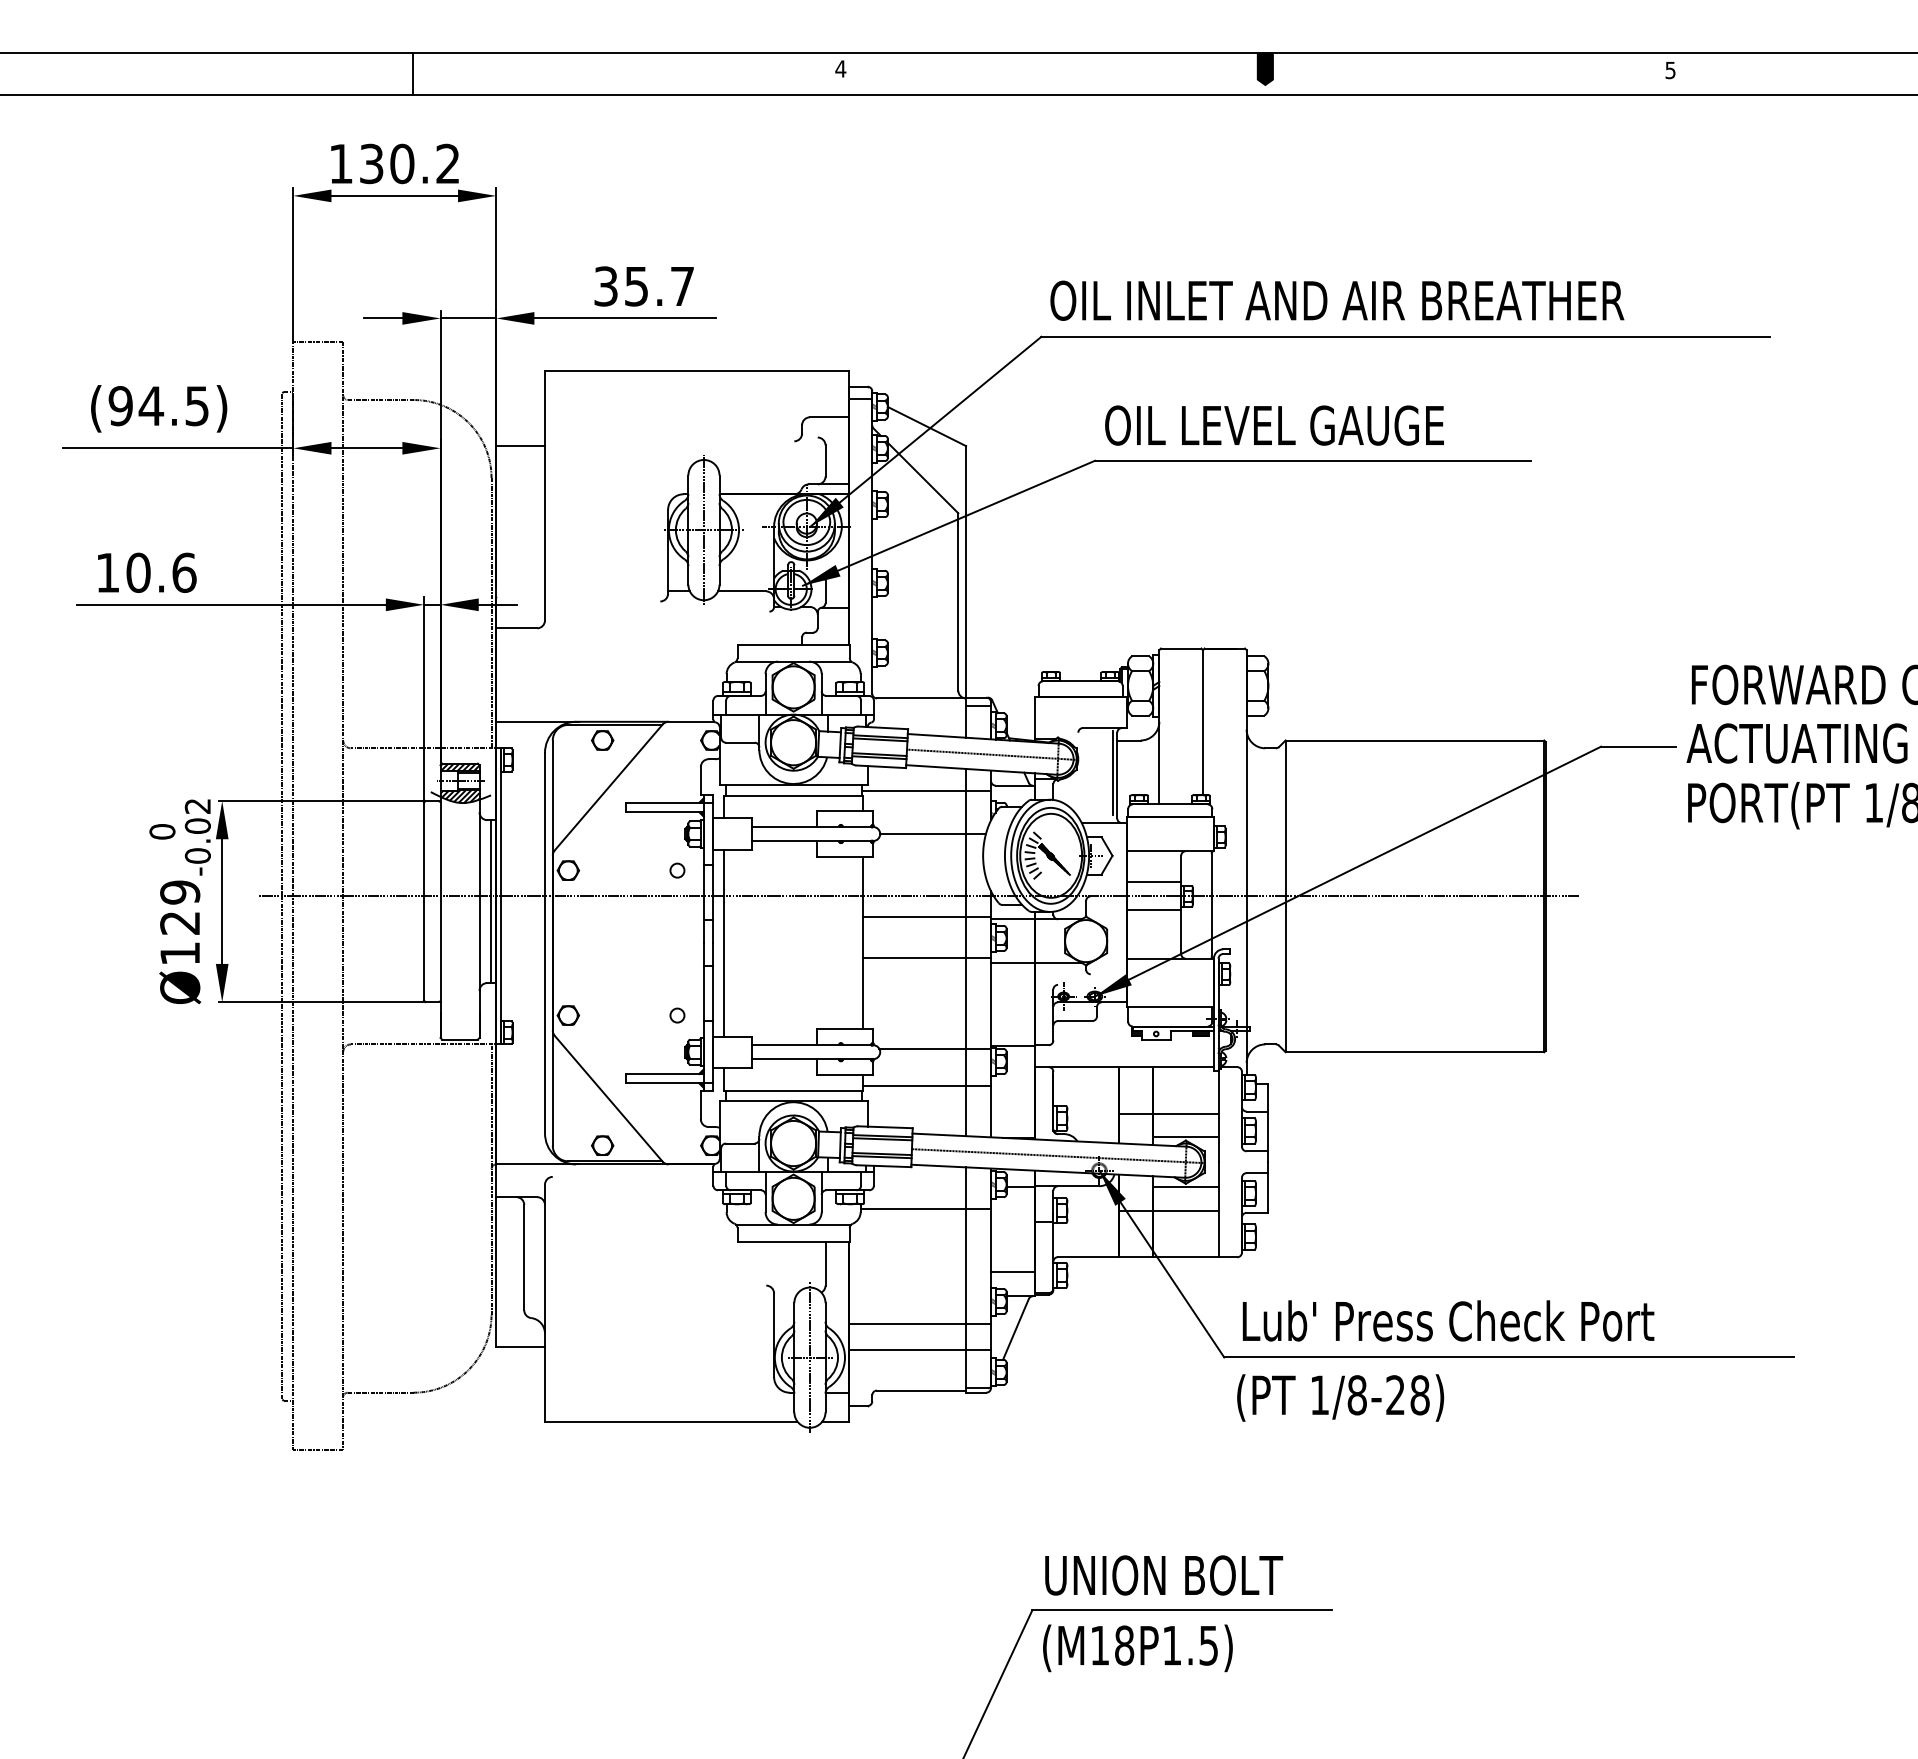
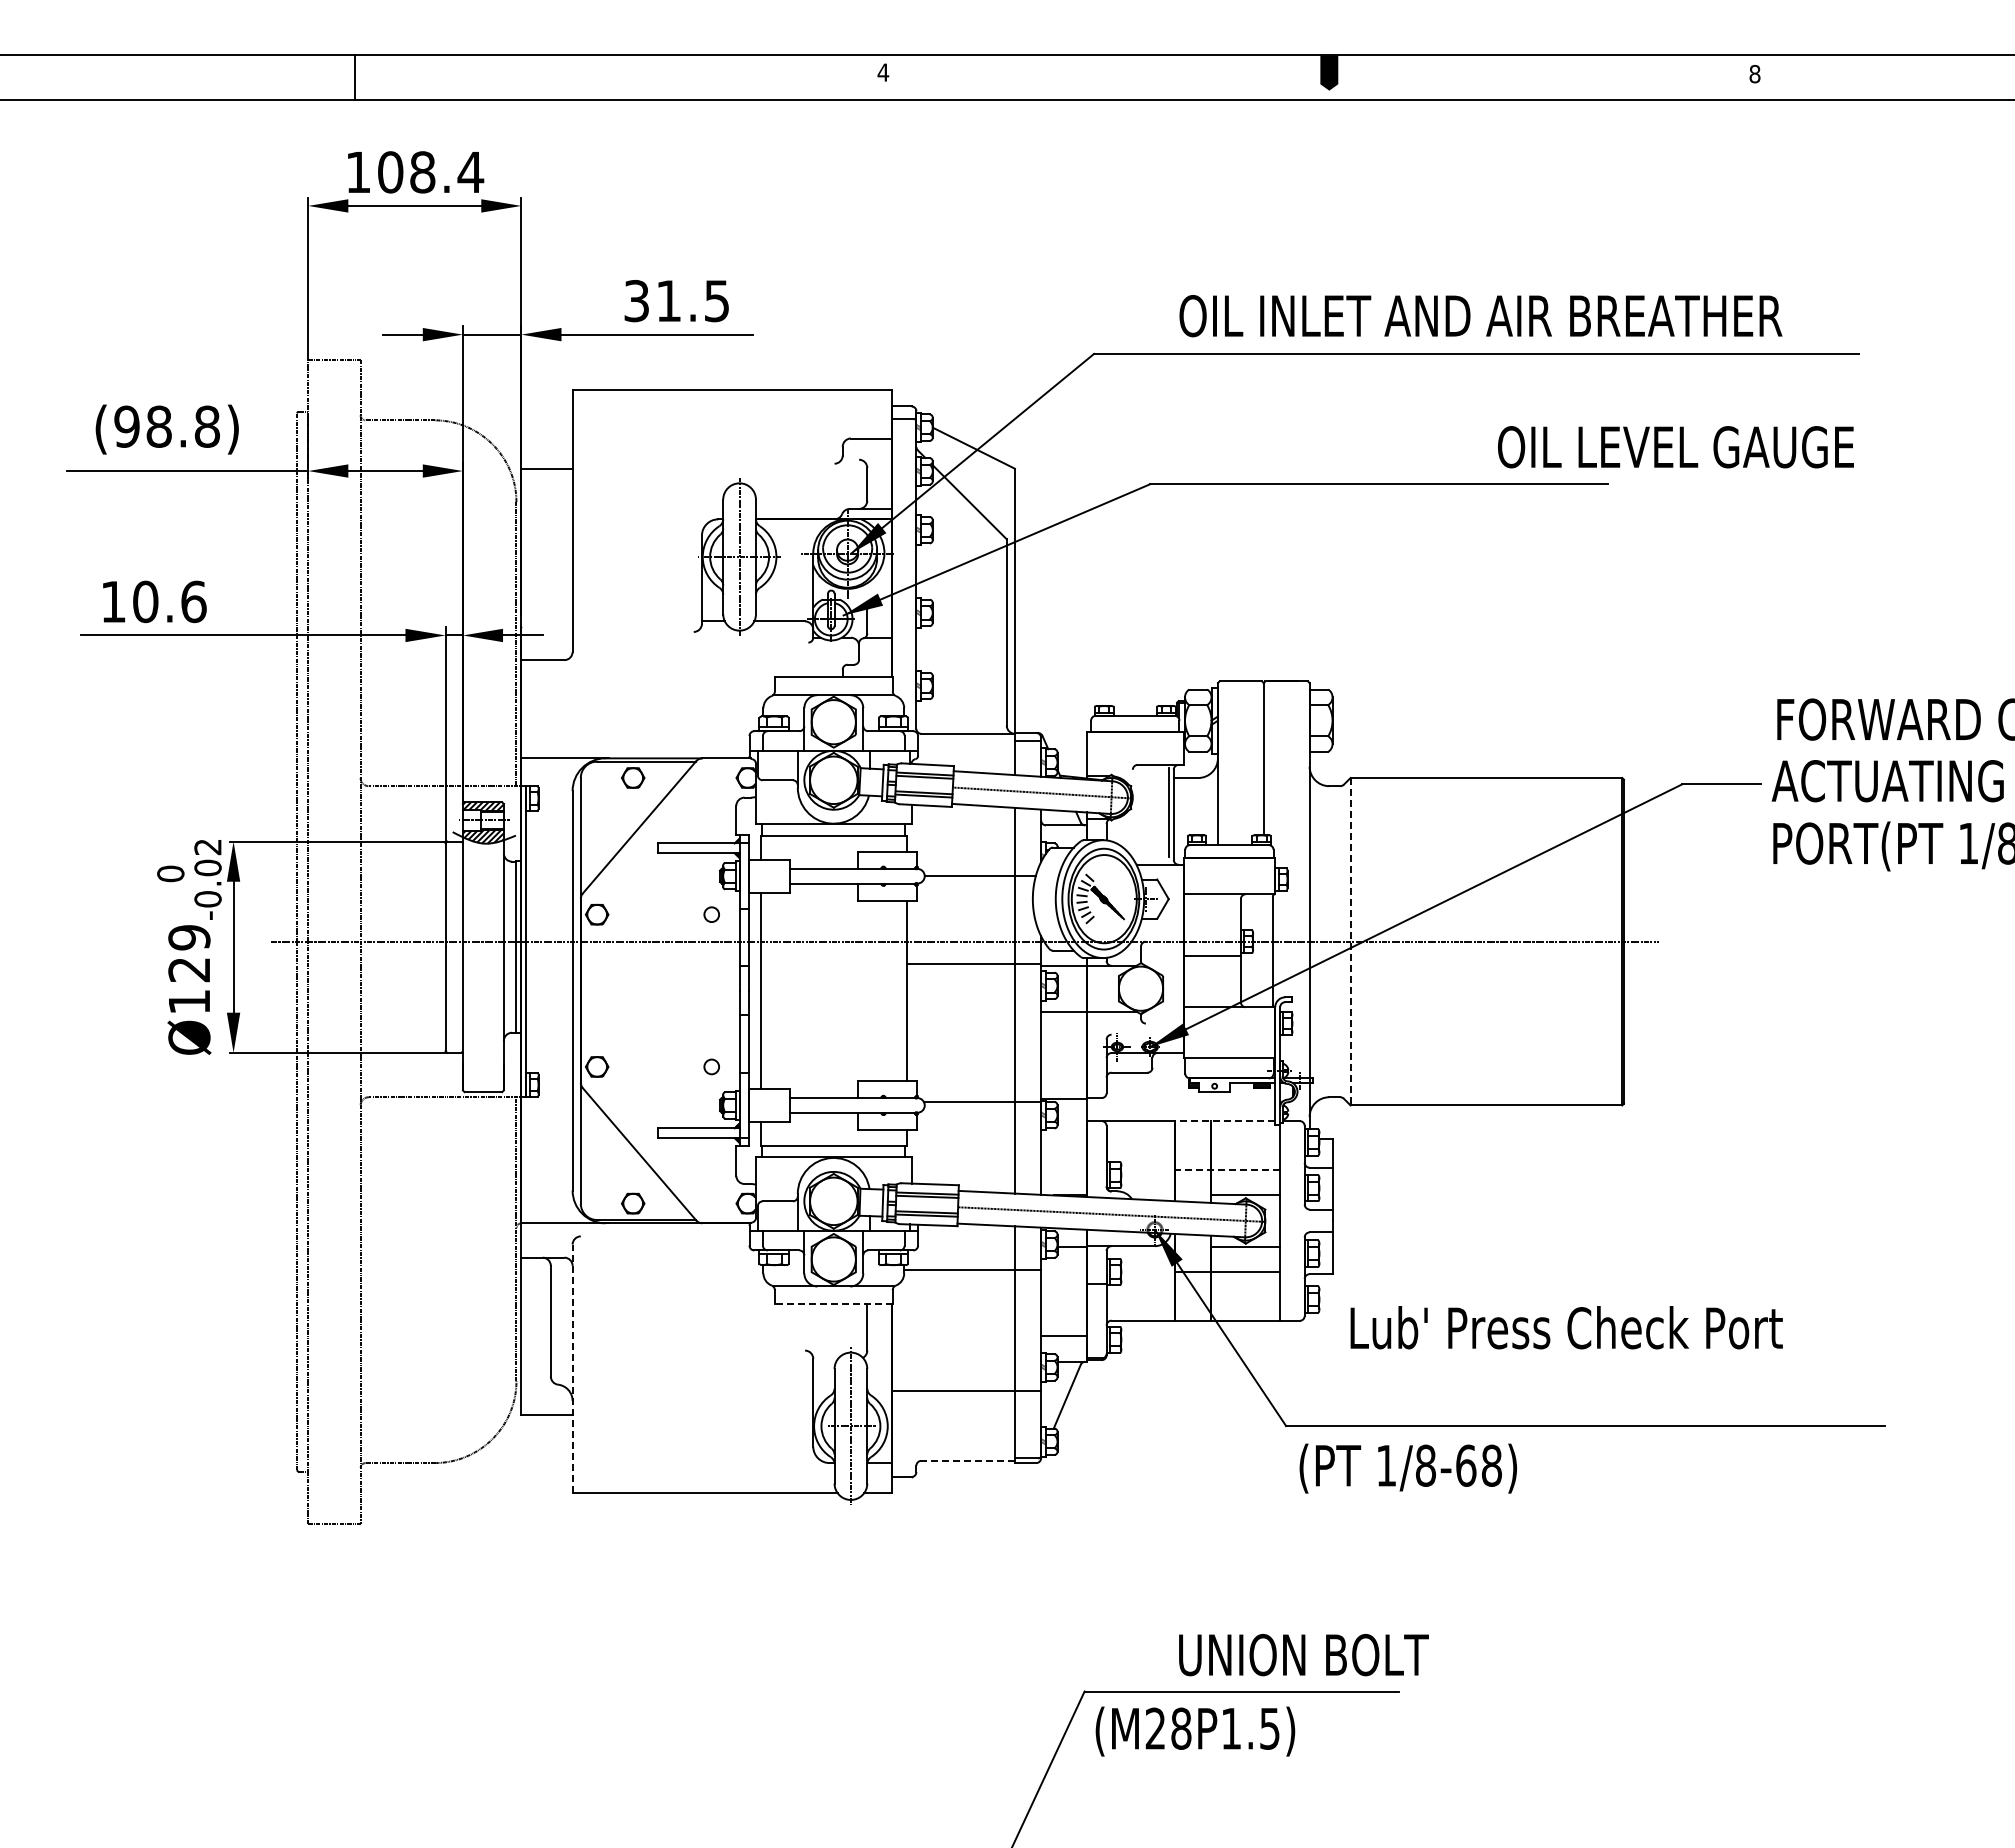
text: (1670, 69) -> (1754, 73), 5 -> 8
line: (413, 73) -> (355, 77), moved
text: (410, 164) -> (431, 172), 130.2 -> 108.4
text: (659, 286) -> (692, 301), 35.7 -> 31.5
text: (1336, 301) -> (1480, 316), moved
text: (173, 405) -> (182, 426), (94.5) -> (98.8)
text: (1274, 425) -> (1675, 447), moved
line: (926, 791) -> (973, 831), removed
line: (1153, 881) -> (1211, 926), removed
line: (1285, 896) -> (1350, 941), solid -> dashed
line: (926, 958) -> (973, 1006), removed
line: (1166, 1067) -> (1225, 1121), solid -> dashed
line: (926, 1086) -> (973, 1141), removed
line: (1168, 1114) -> (1227, 1170), solid -> dashed
line: (793, 1241) -> (833, 1304), solid -> dashed
line: (544, 1302) -> (572, 1368), solid -> dashed
text: (1448, 1320) -> (1566, 1327), moved
line: (919, 1350) -> (966, 1418), removed
line: (921, 1390) -> (968, 1460), solid -> dashed
text: (1395, 1395) -> (1466, 1465), 1/8-28) -> 1/8-68)
text: (1163, 1575) -> (1303, 1655), moved
text: (1098, 1645) -> (1154, 1728), (M18P1.5) -> (M28P1.5)

